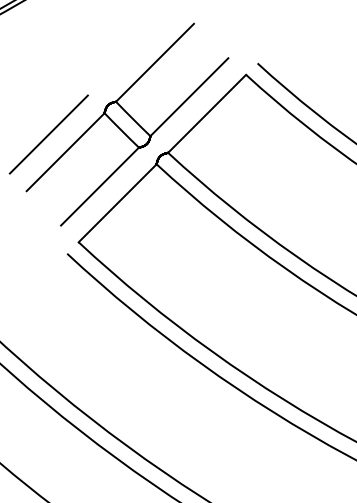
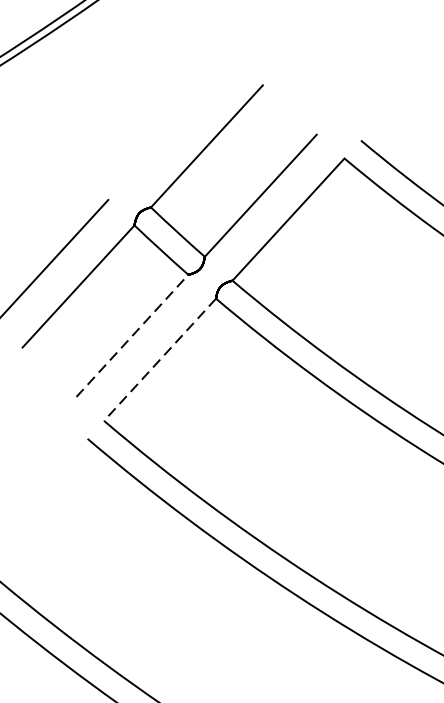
line: (100, 186) -> (133, 335), solid -> dashed
line: (117, 203) -> (159, 360), solid -> dashed

